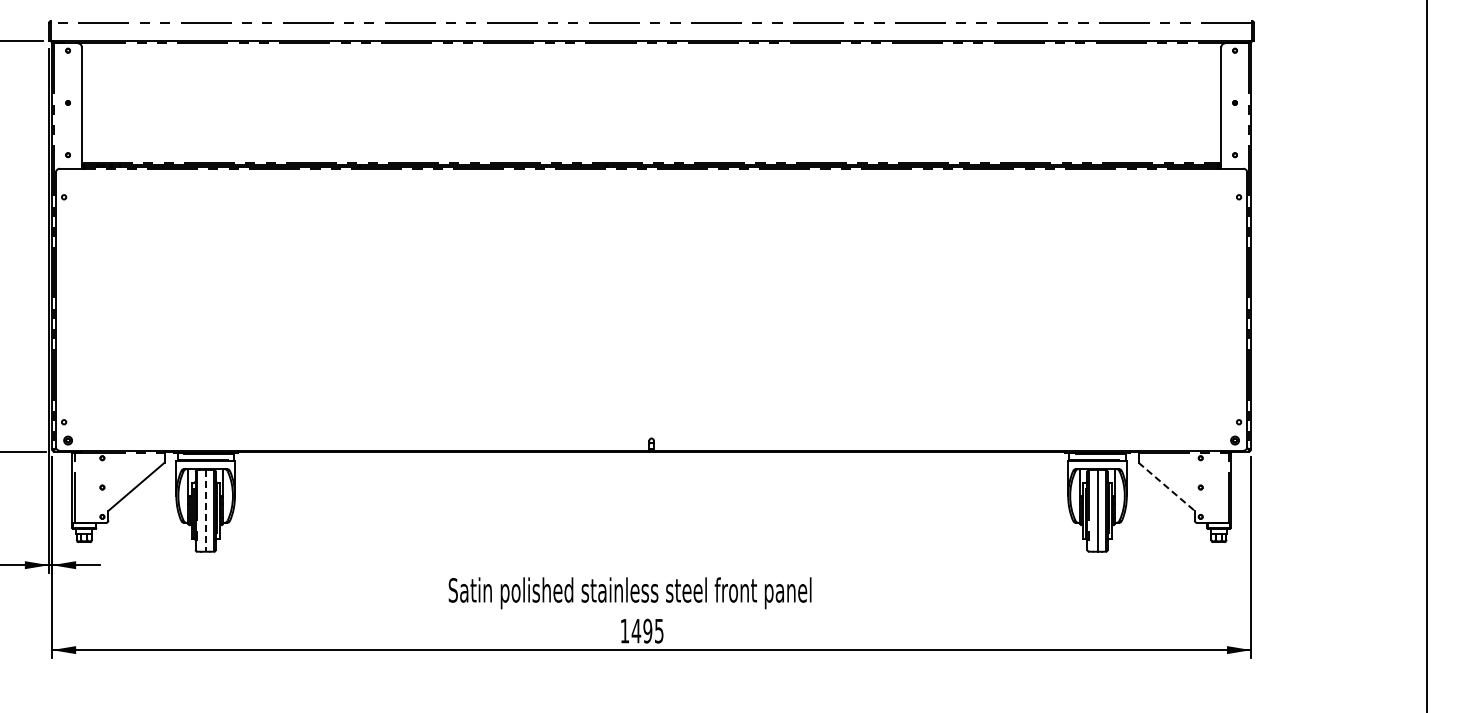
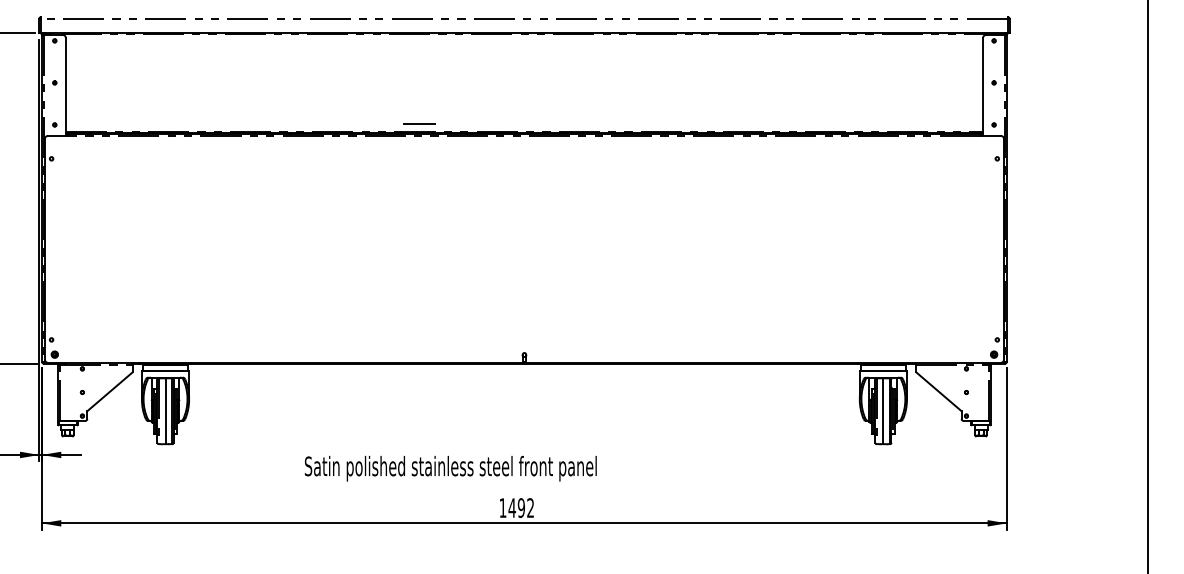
line: (520, 153) -> (418, 123), added
line: (1166, 487) -> (938, 392), dashed -> solid
line: (205, 510) -> (165, 410), dashed -> solid
text: (629, 593) -> (450, 468), moved
text: (659, 630) -> (530, 507), 1495 -> 1492

